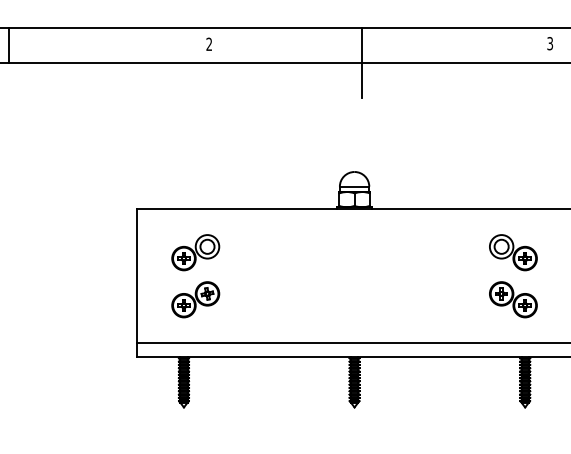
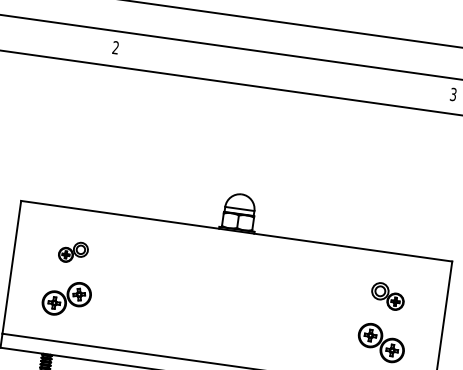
line: (362, 62) -> (264, 87), removed
part: (195, 252) -> (73, 251), size x0.6
part: (513, 252) -> (388, 296), size x0.7

